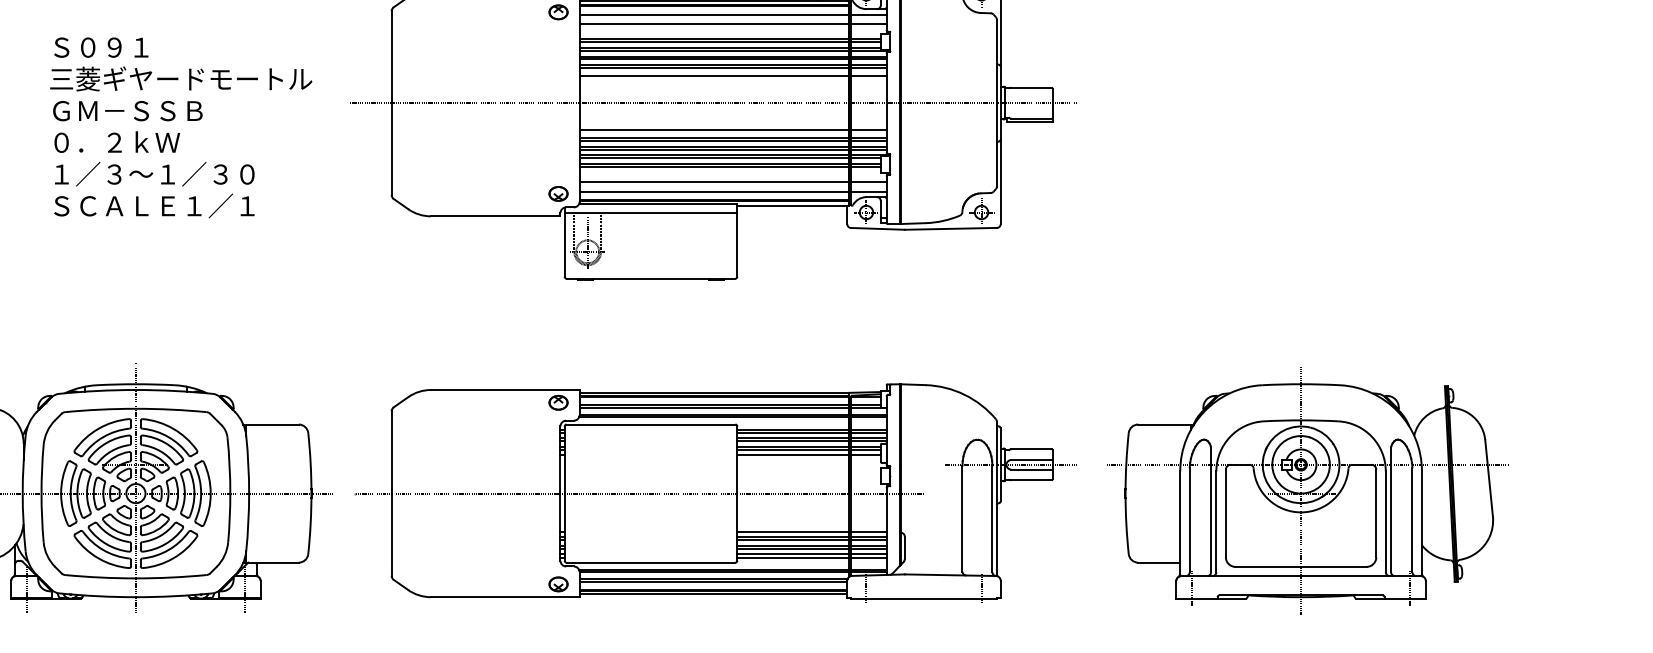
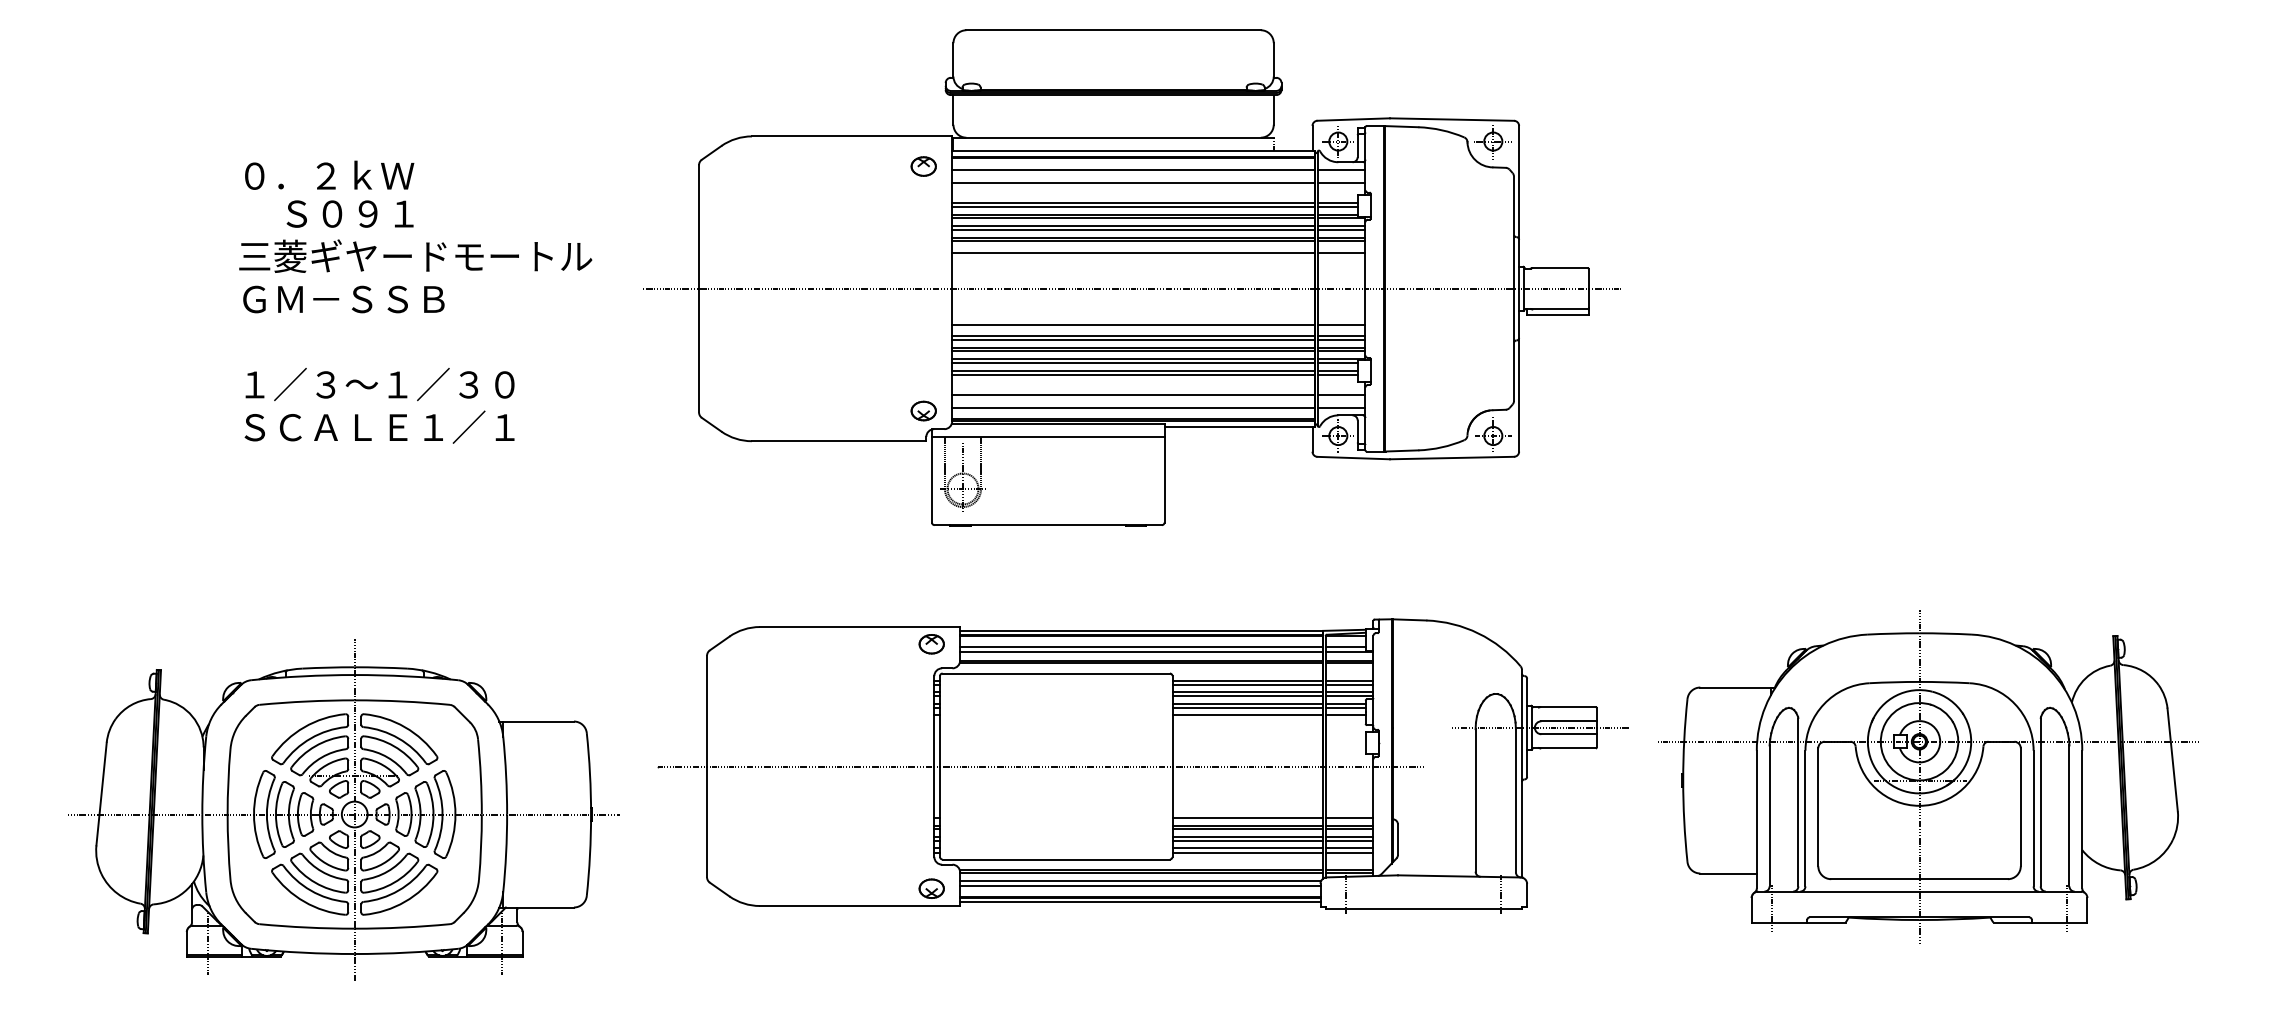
text: (100, 47) -> (349, 213), moved
text: (117, 141) -> (329, 174), moved
part: (1307, 490) -> (1928, 776), moved
part: (715, 492) -> (1142, 765), moved

